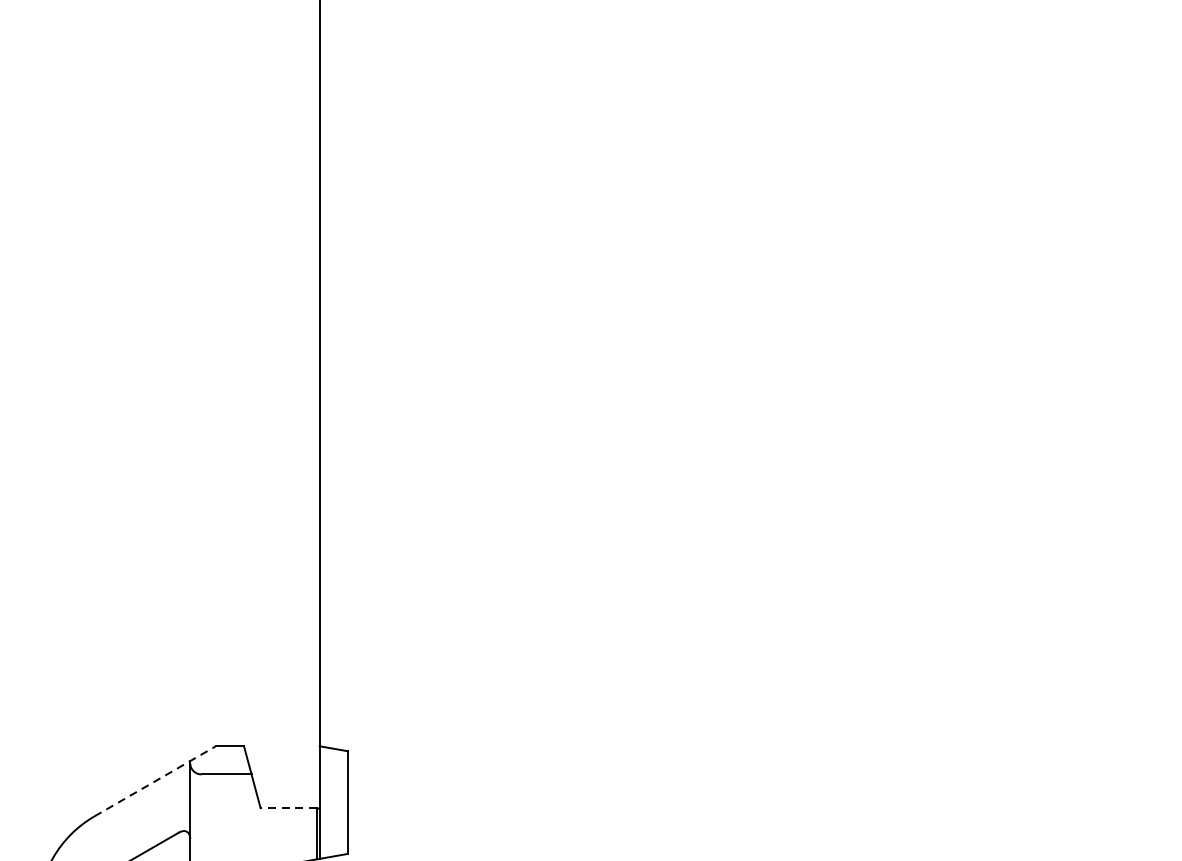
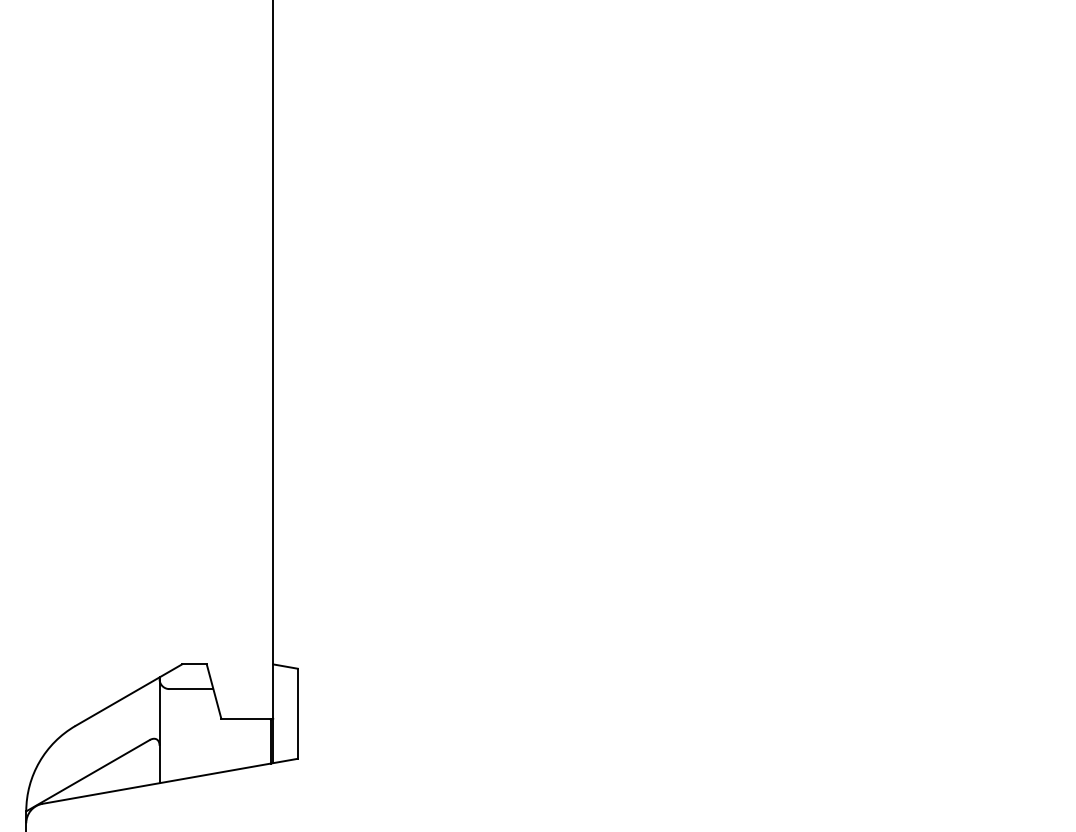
line: (155, 780) -> (129, 694), dashed -> solid
line: (289, 807) -> (246, 718), dashed -> solid

